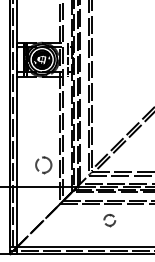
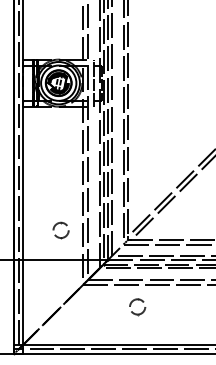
part: (43, 165) -> (60, 230), size x0.71
part: (109, 220) -> (137, 307), moved

